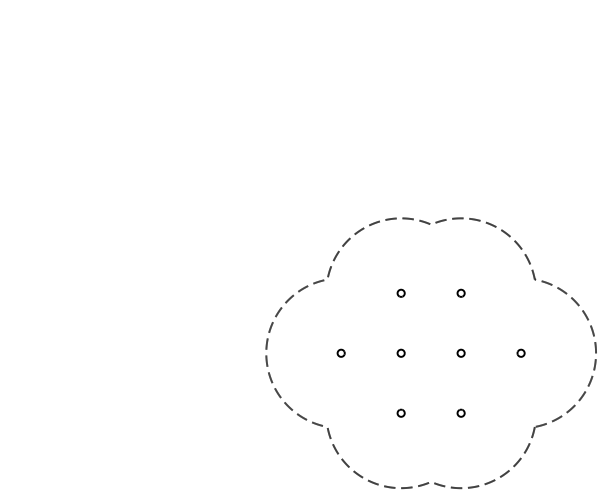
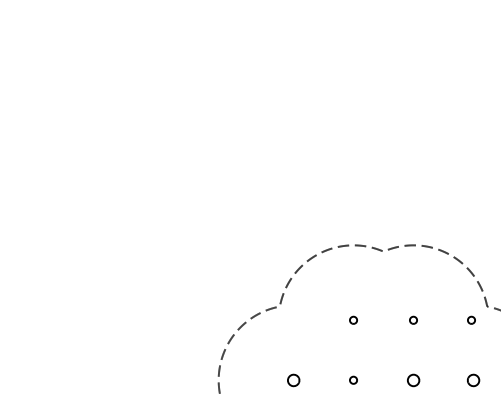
part: (518, 292) -> (470, 319), added
part: (340, 352) -> (292, 379), size x1.6
circle: (460, 352) -> (412, 379), size x1.6
part: (520, 352) -> (472, 379), size x1.6

